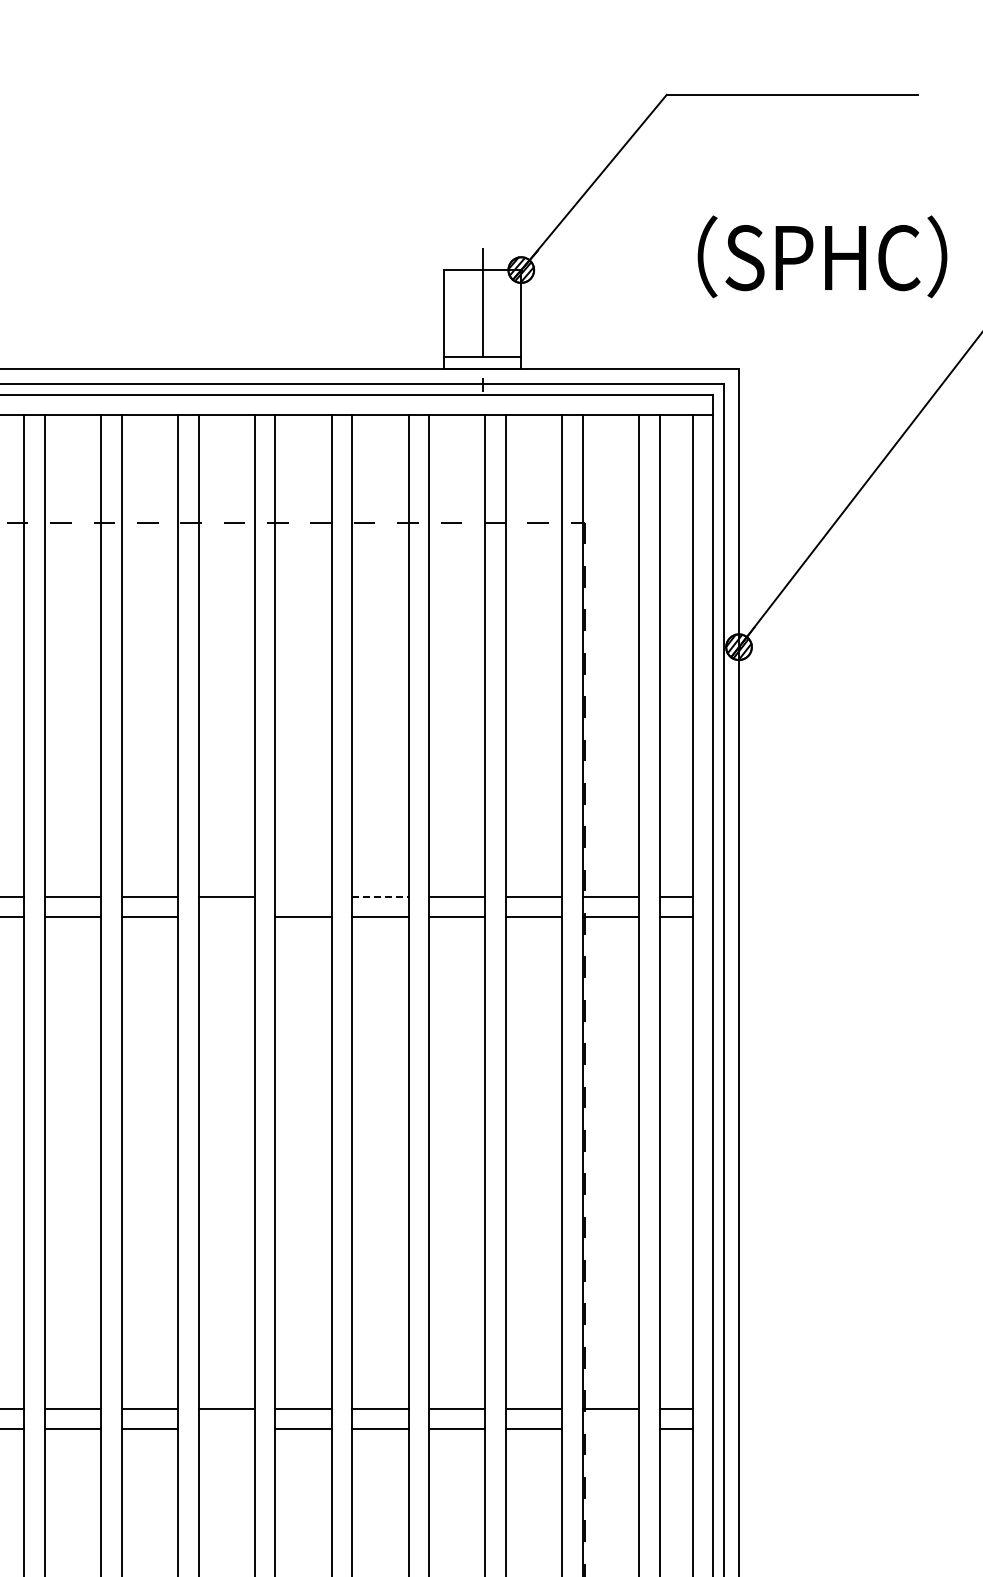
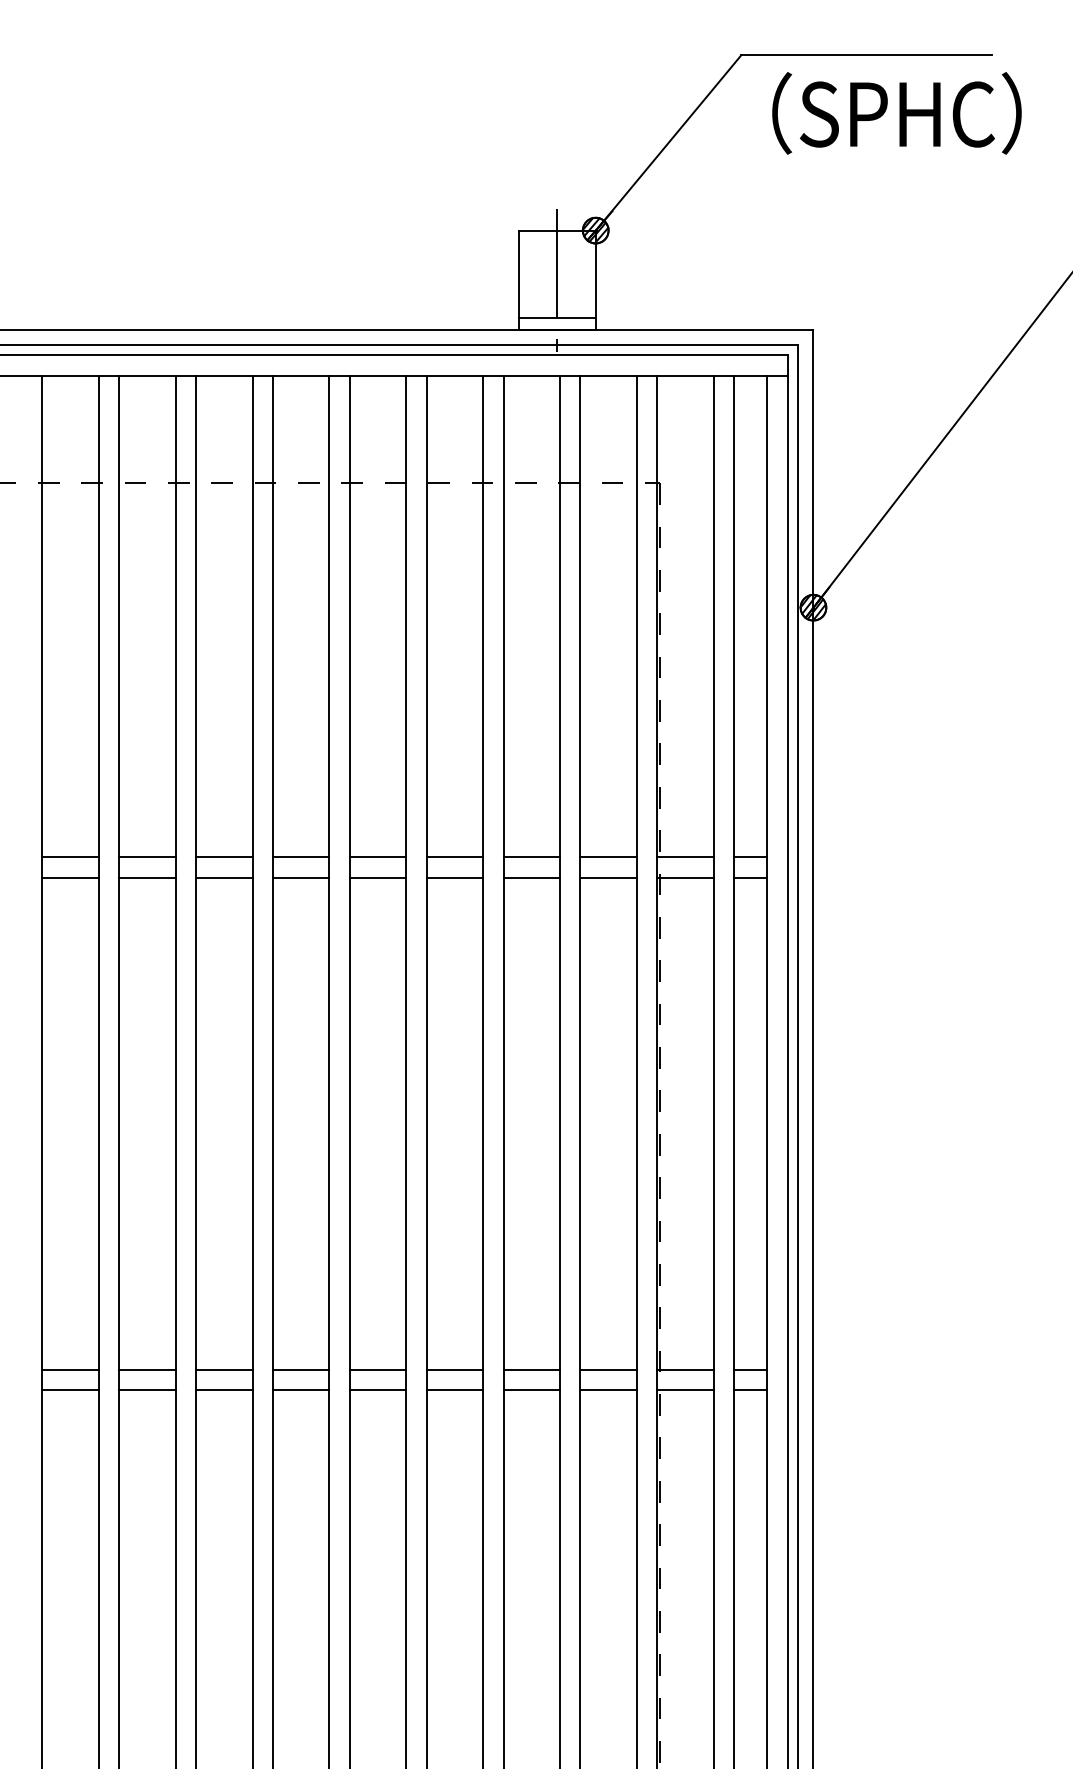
text: (822, 256) -> (896, 113), moved
line: (303, 896) -> (377, 857), added
line: (381, 896) -> (455, 857), dashed -> solid
line: (227, 916) -> (301, 877), added
line: (227, 1428) -> (301, 1389), added
line: (611, 1428) -> (685, 1389), added

